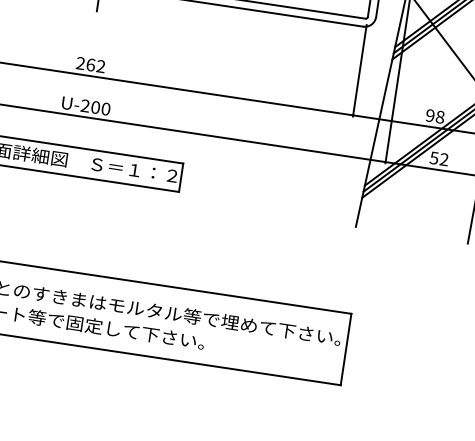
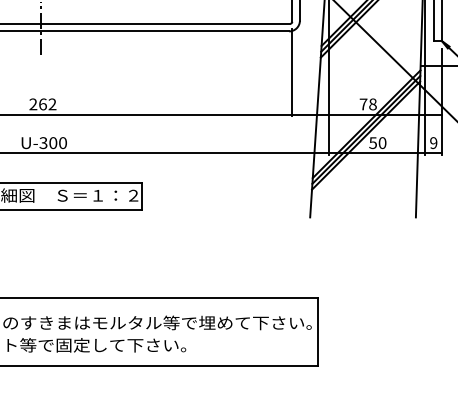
text: (85, 106) -> (43, 143), U-200 -> U-300
text: (430, 115) -> (363, 104), 98 -> 78
text: (444, 160) -> (382, 143), 52 -> 50

